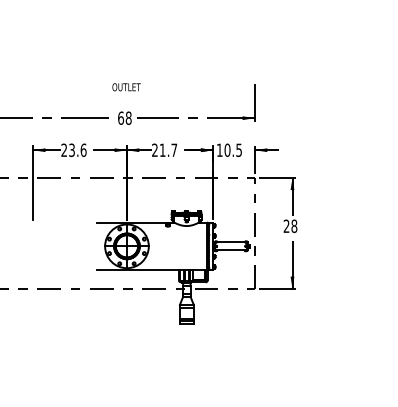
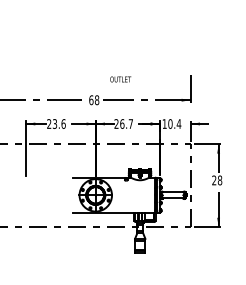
text: (126, 87) -> (120, 79), moved
text: (162, 149) -> (122, 123), 21.7 -> 26.7
text: (238, 150) -> (178, 124), 10.5 -> 10.4

